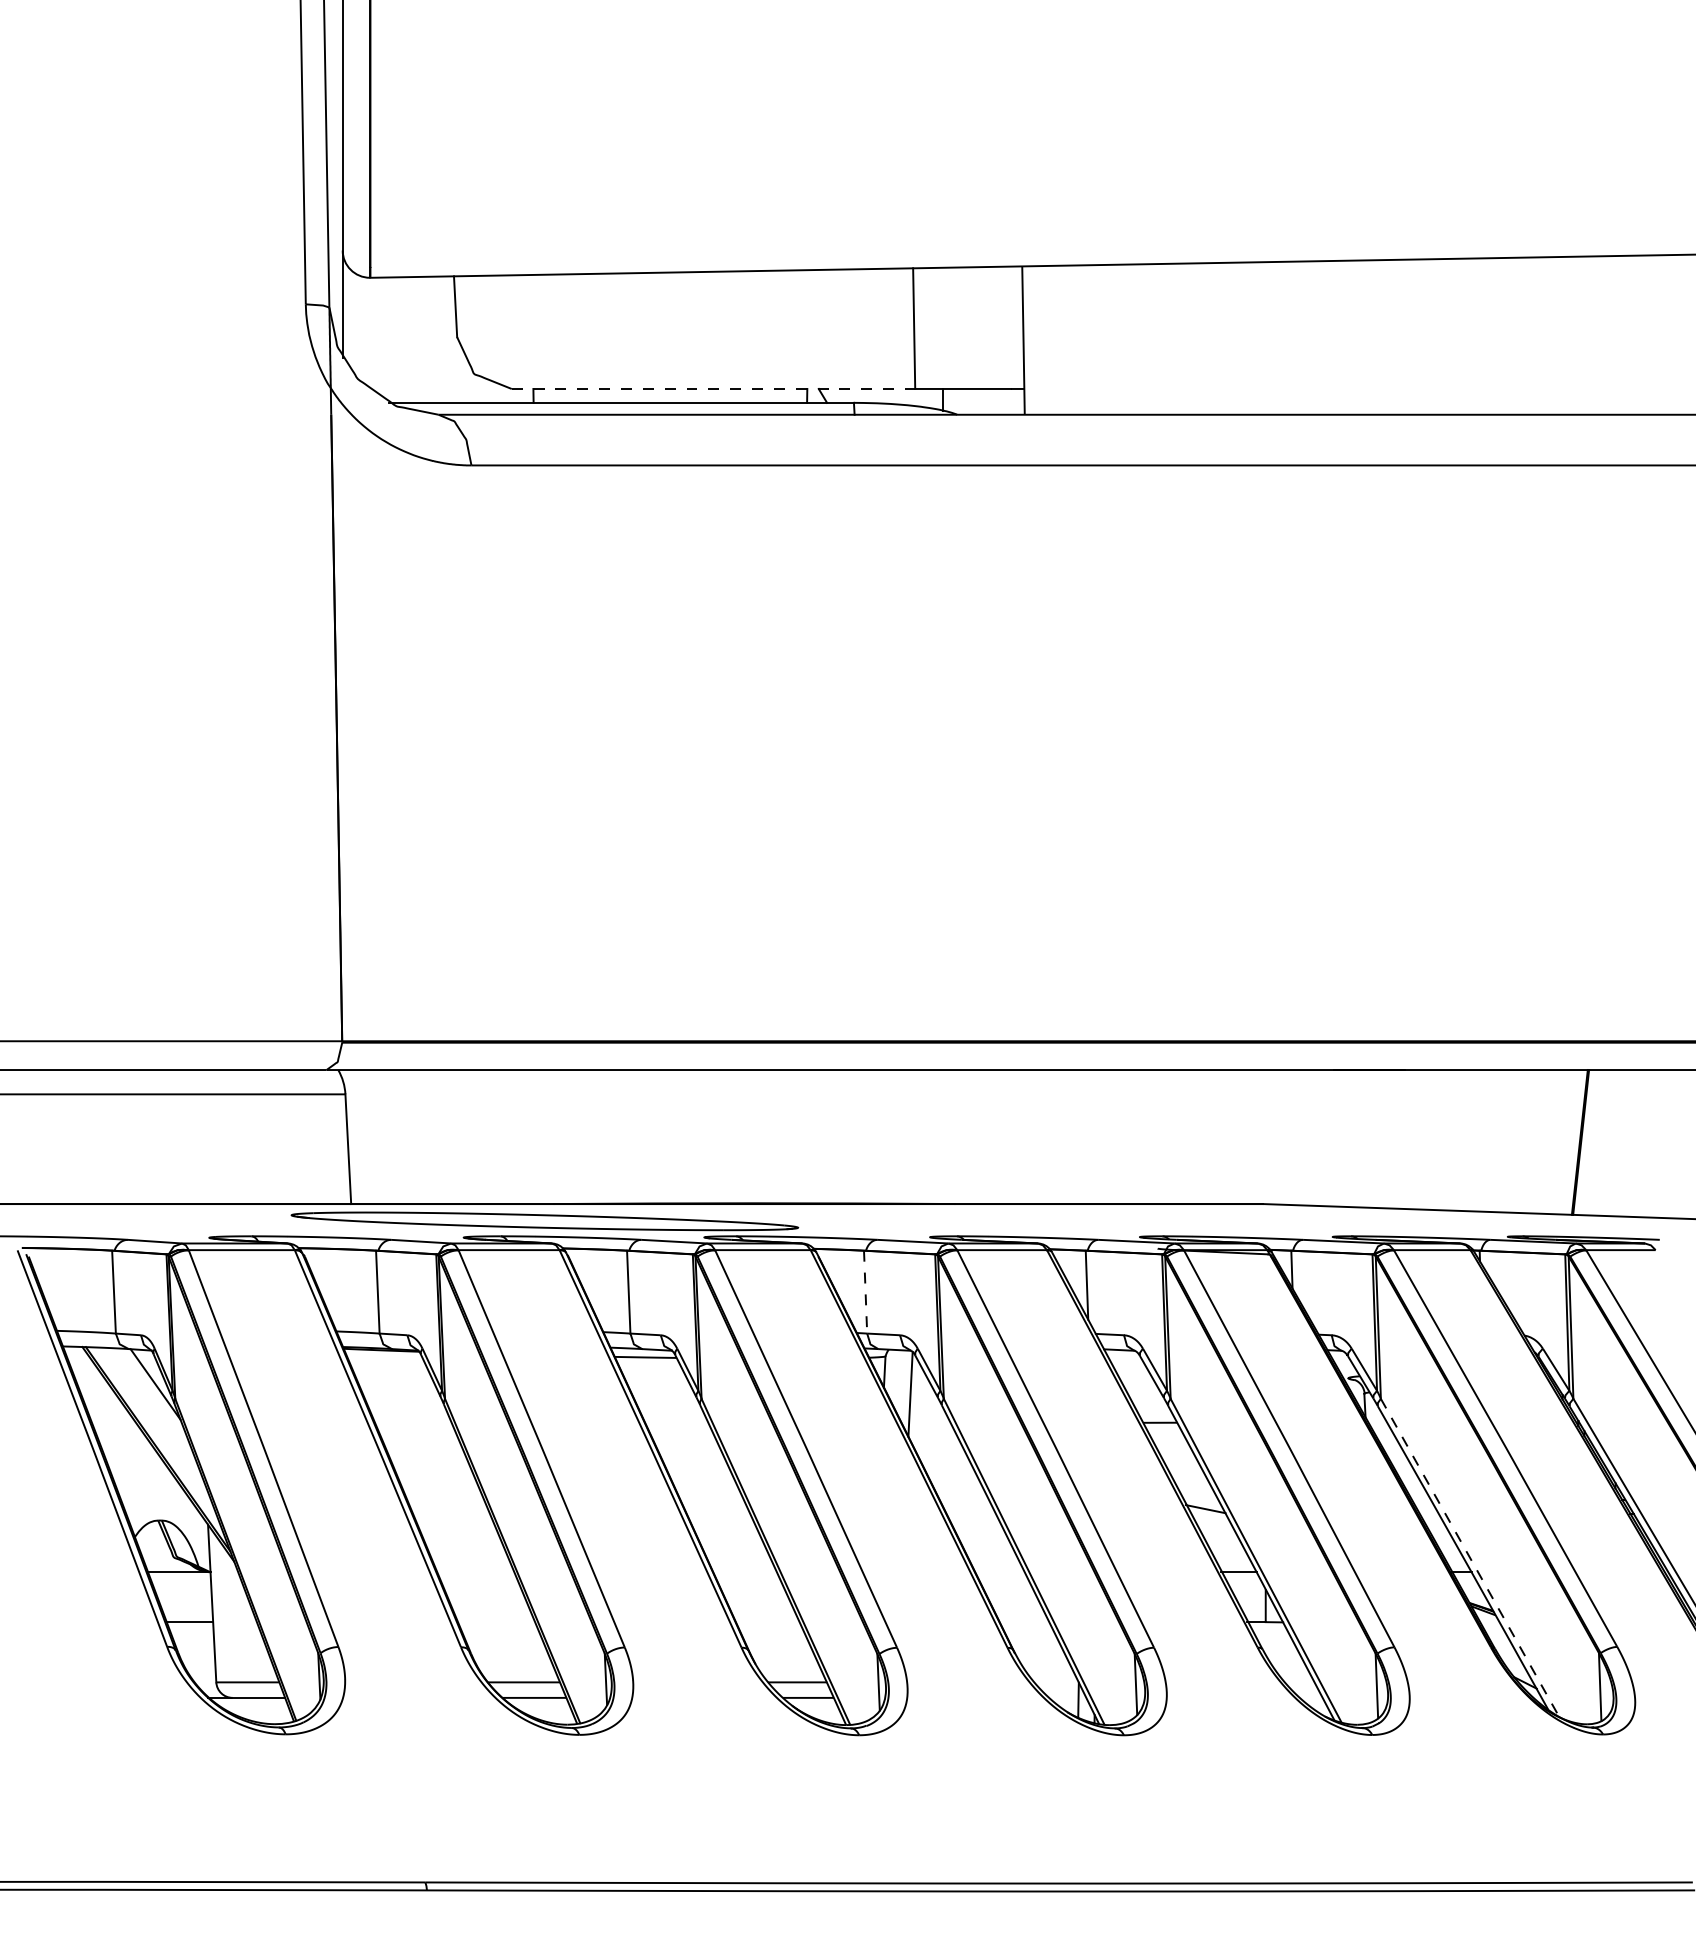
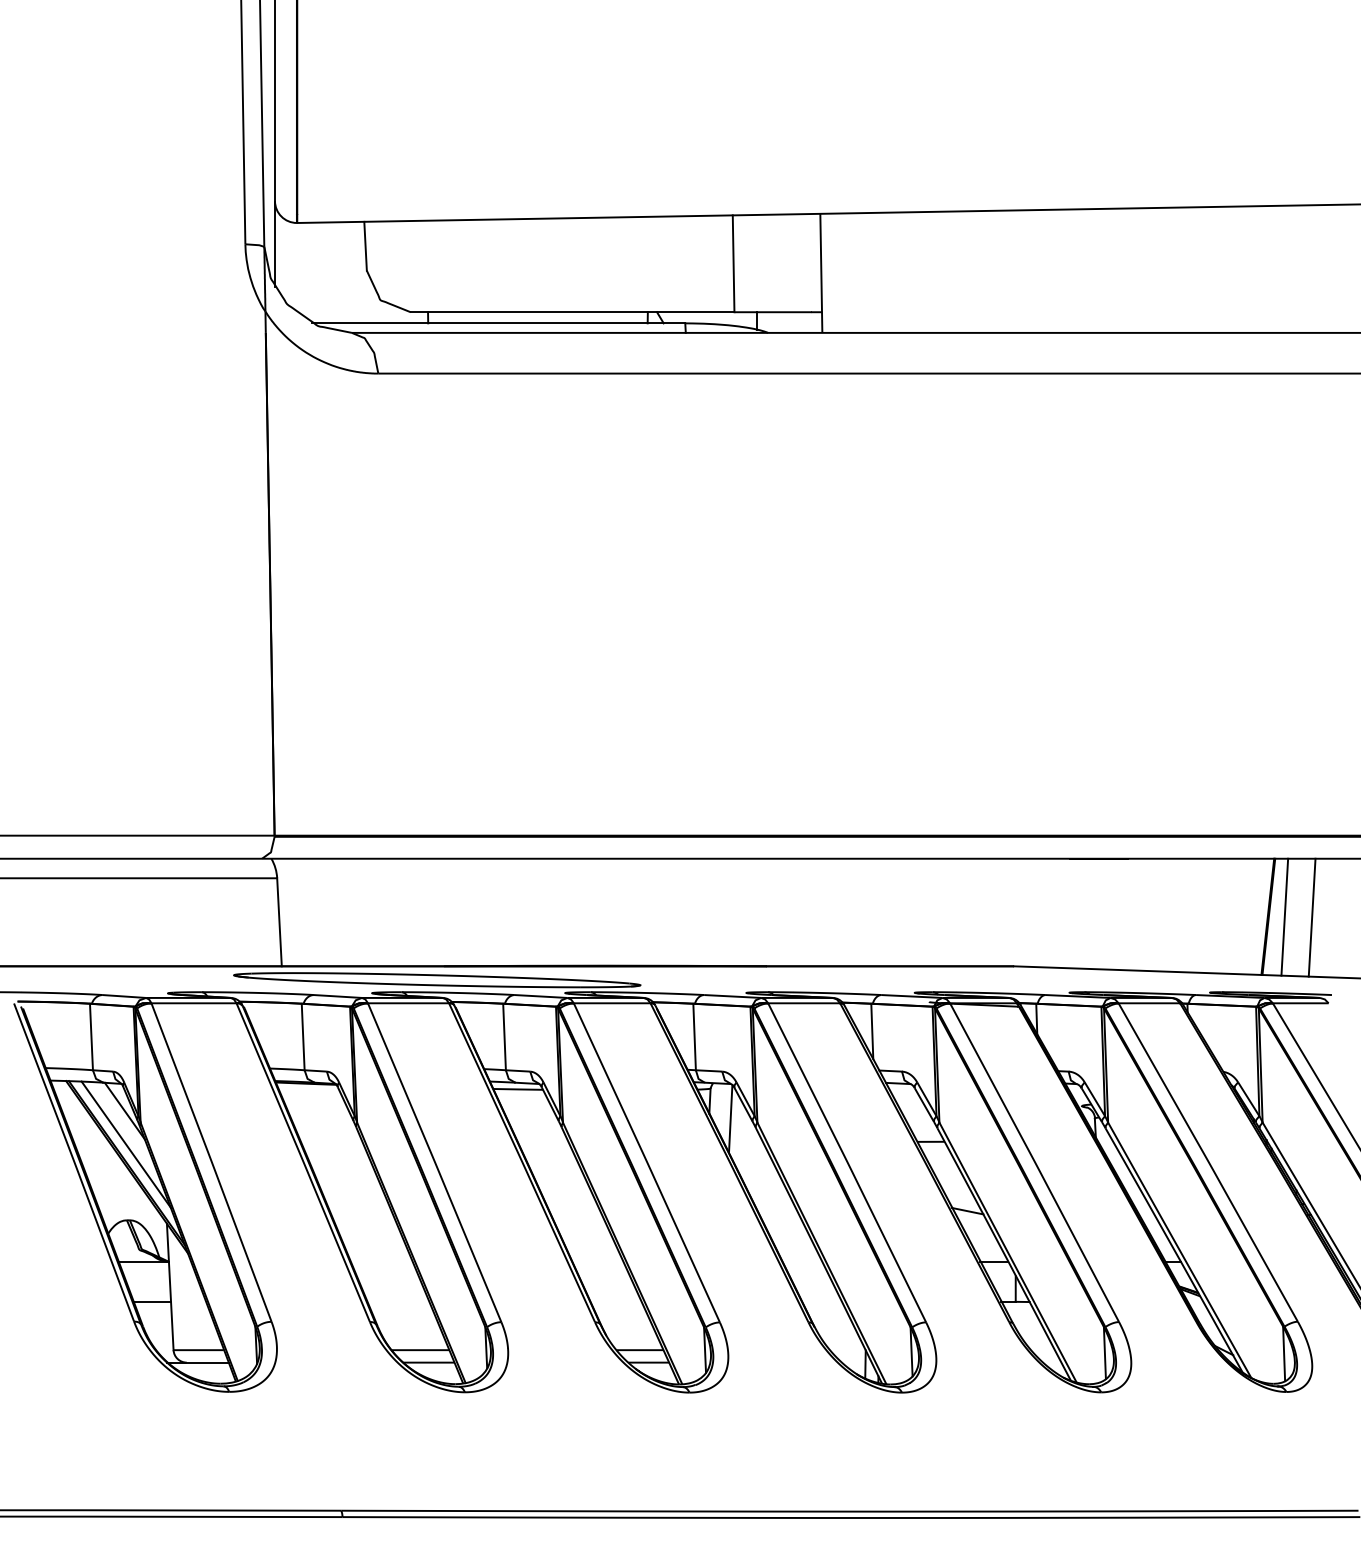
line: (713, 388) -> (572, 311), dashed -> solid
line: (1600, 1142) -> (1284, 916), added
line: (1634, 1143) -> (1311, 917), added
line: (865, 1292) -> (694, 1037), dashed -> solid
line: (156, 1425) -> (125, 1144), added
line: (1470, 1558) -> (1180, 1250), dashed -> solid

